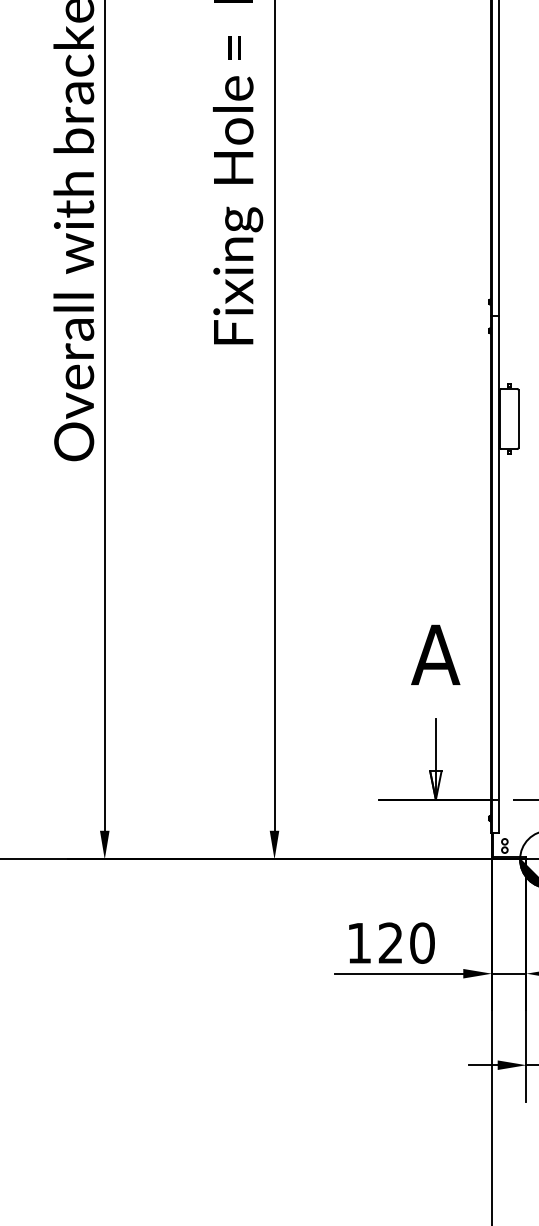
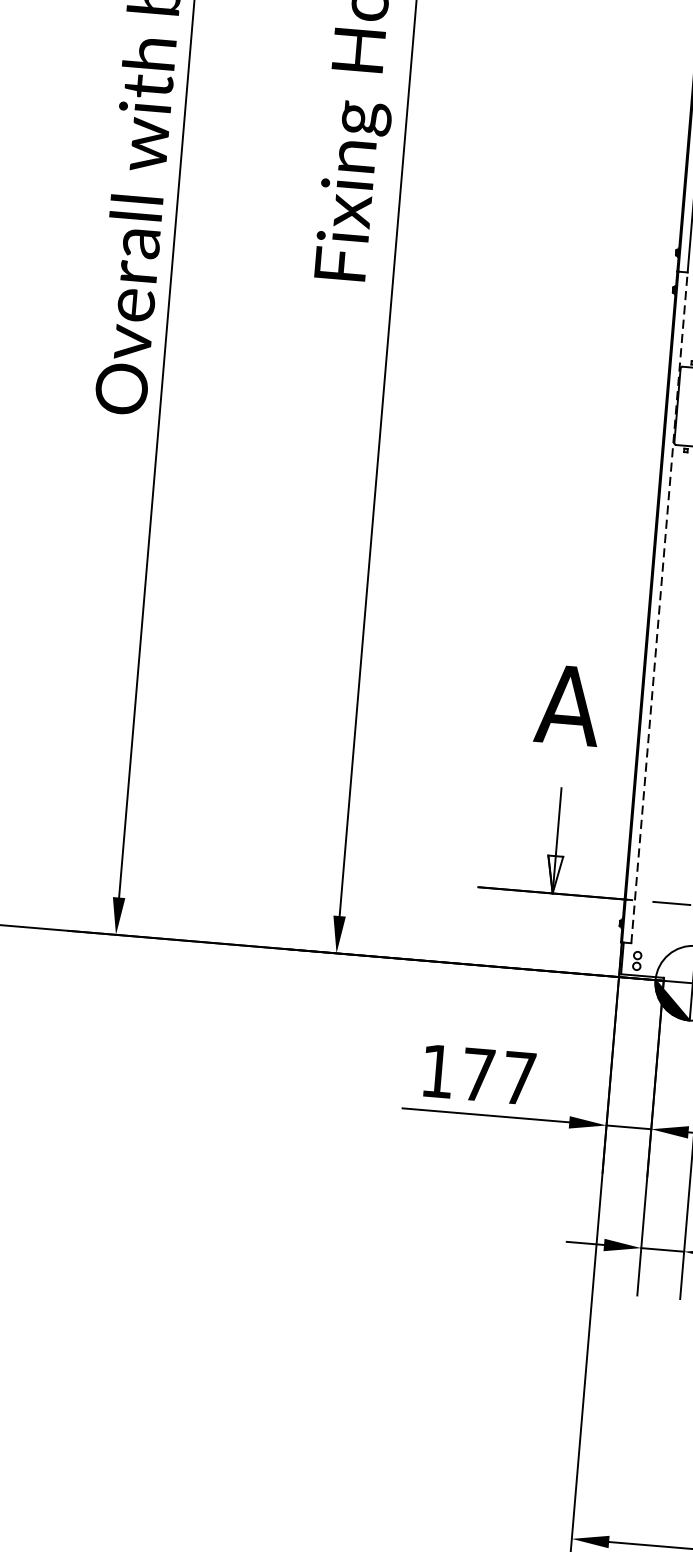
line: (499, 574) -> (659, 607), solid -> dashed
text: (406, 942) -> (498, 1075), 120 -> 177

